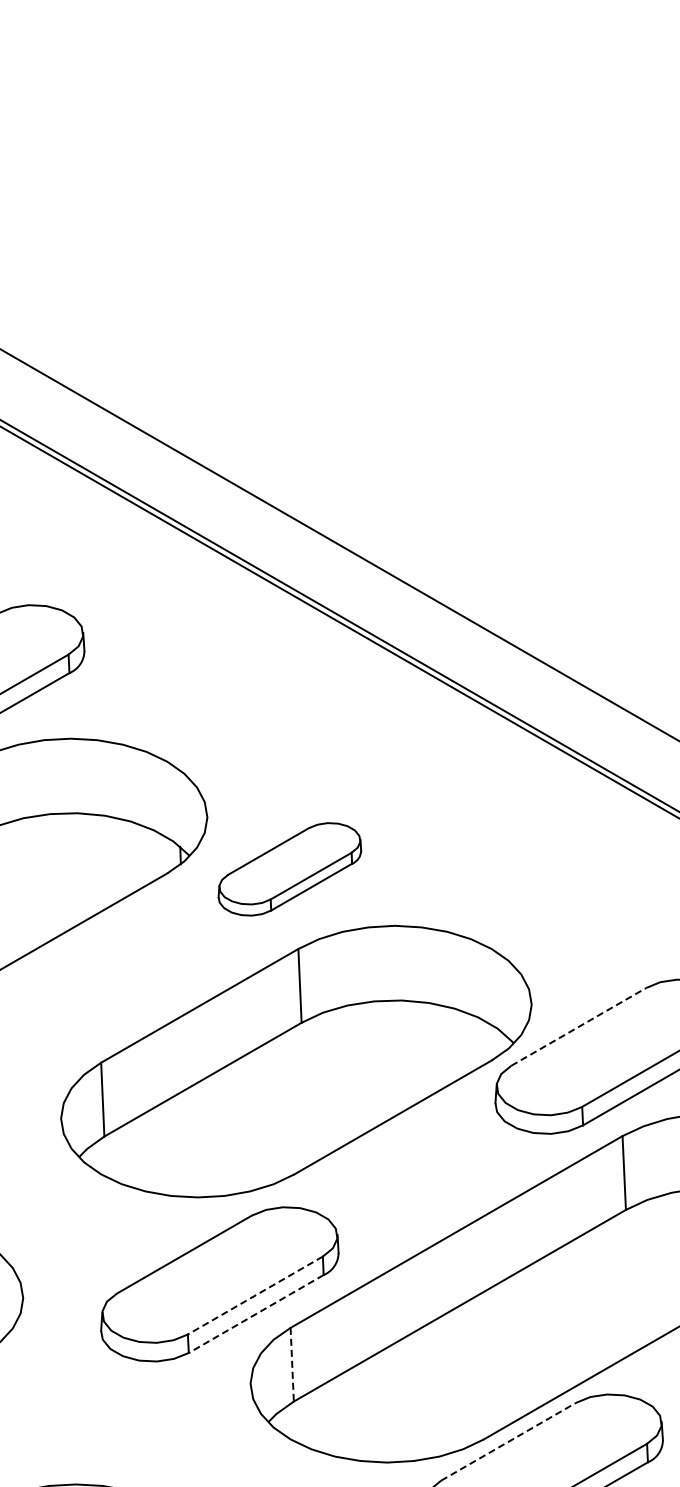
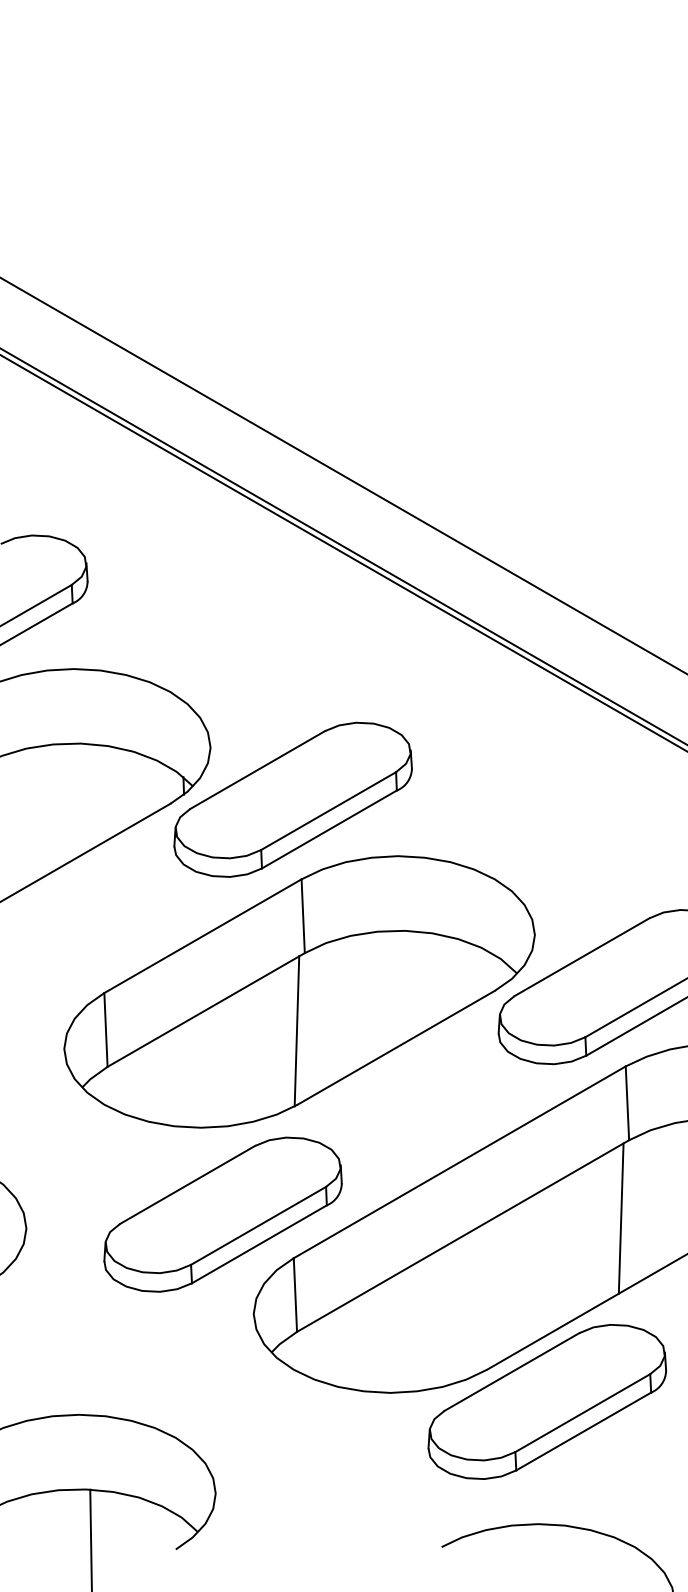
part: (289, 869) -> (292, 799), size x1.67
line: (578, 1027) -> (581, 957), dashed -> solid
line: (293, 1101) -> (296, 1031), added
line: (617, 1288) -> (620, 1218), added
line: (255, 1295) -> (258, 1225), dashed -> solid
line: (256, 1314) -> (259, 1244), dashed -> solid
line: (292, 1365) -> (295, 1295), dashed -> solid
line: (508, 1442) -> (511, 1372), dashed -> solid

